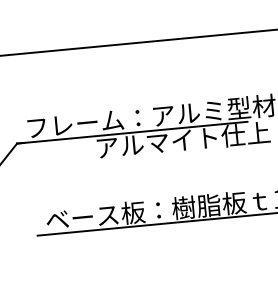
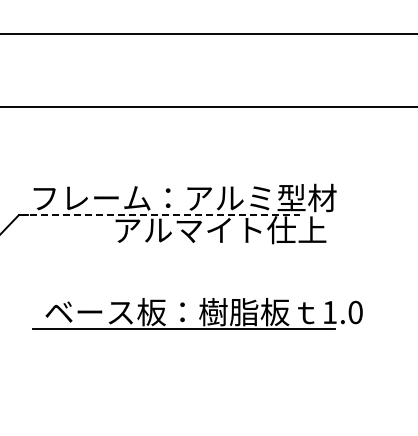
line: (132, 132) -> (159, 215), solid -> dashed

